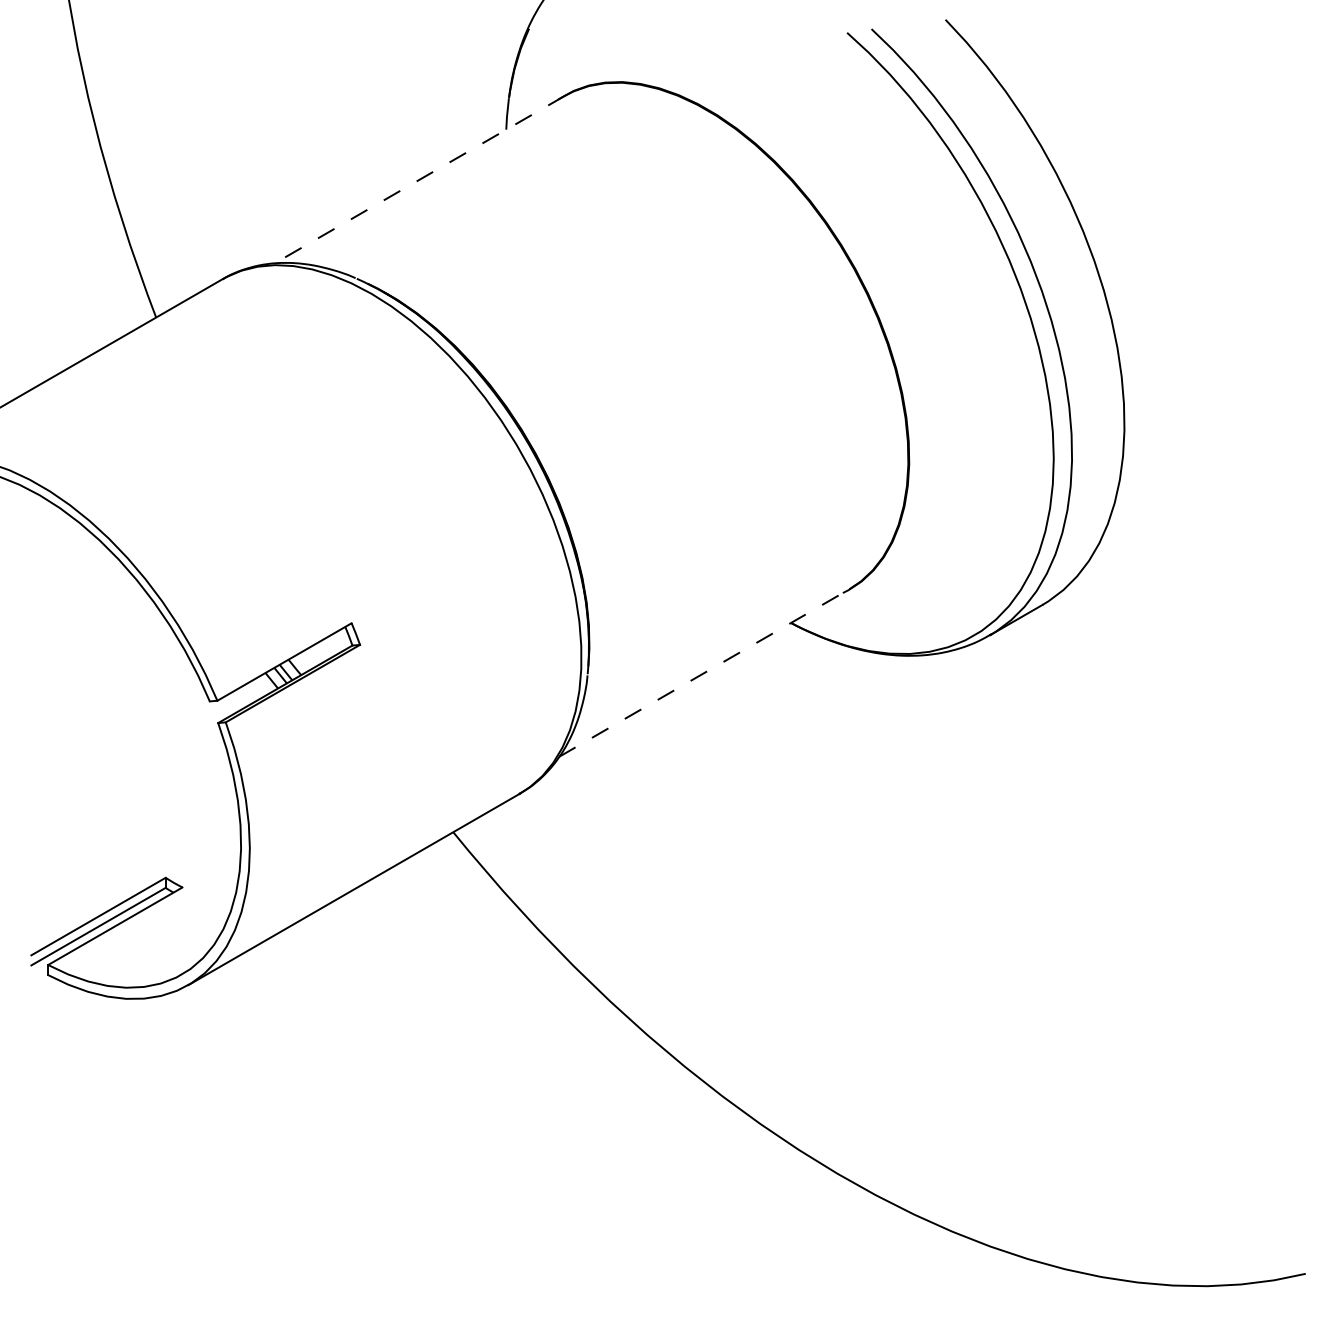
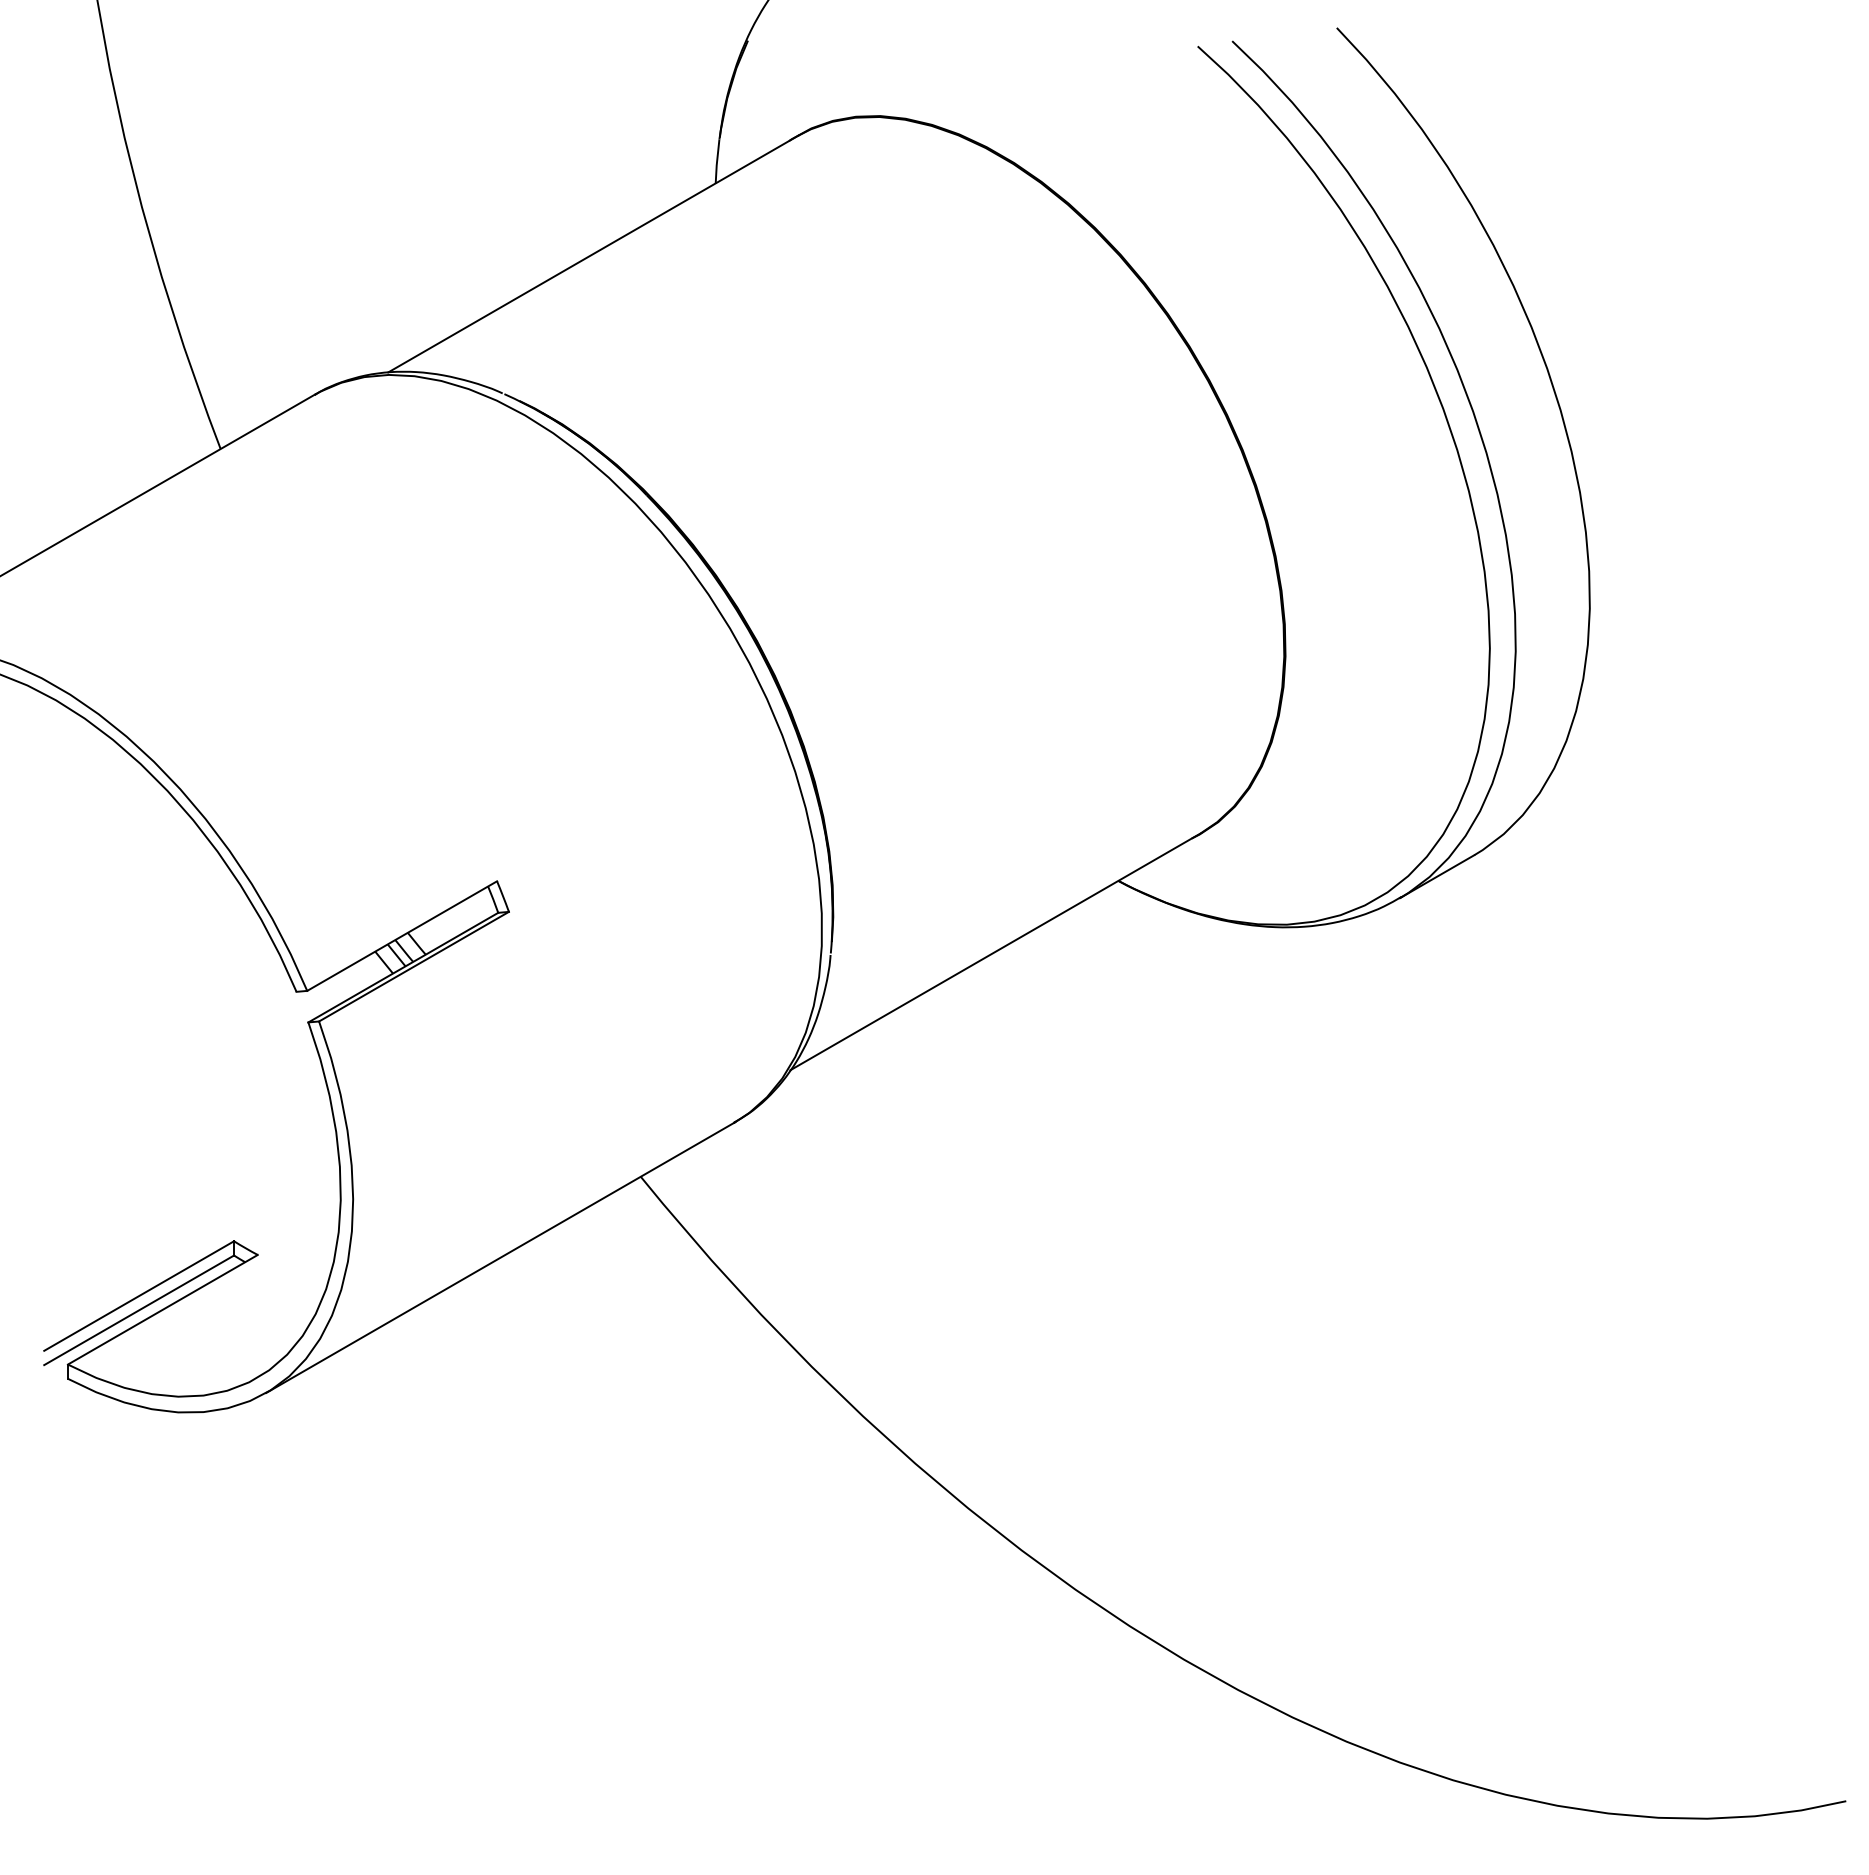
line: (419, 179) -> (593, 254), dashed -> solid
line: (704, 672) -> (996, 951), dashed -> solid

